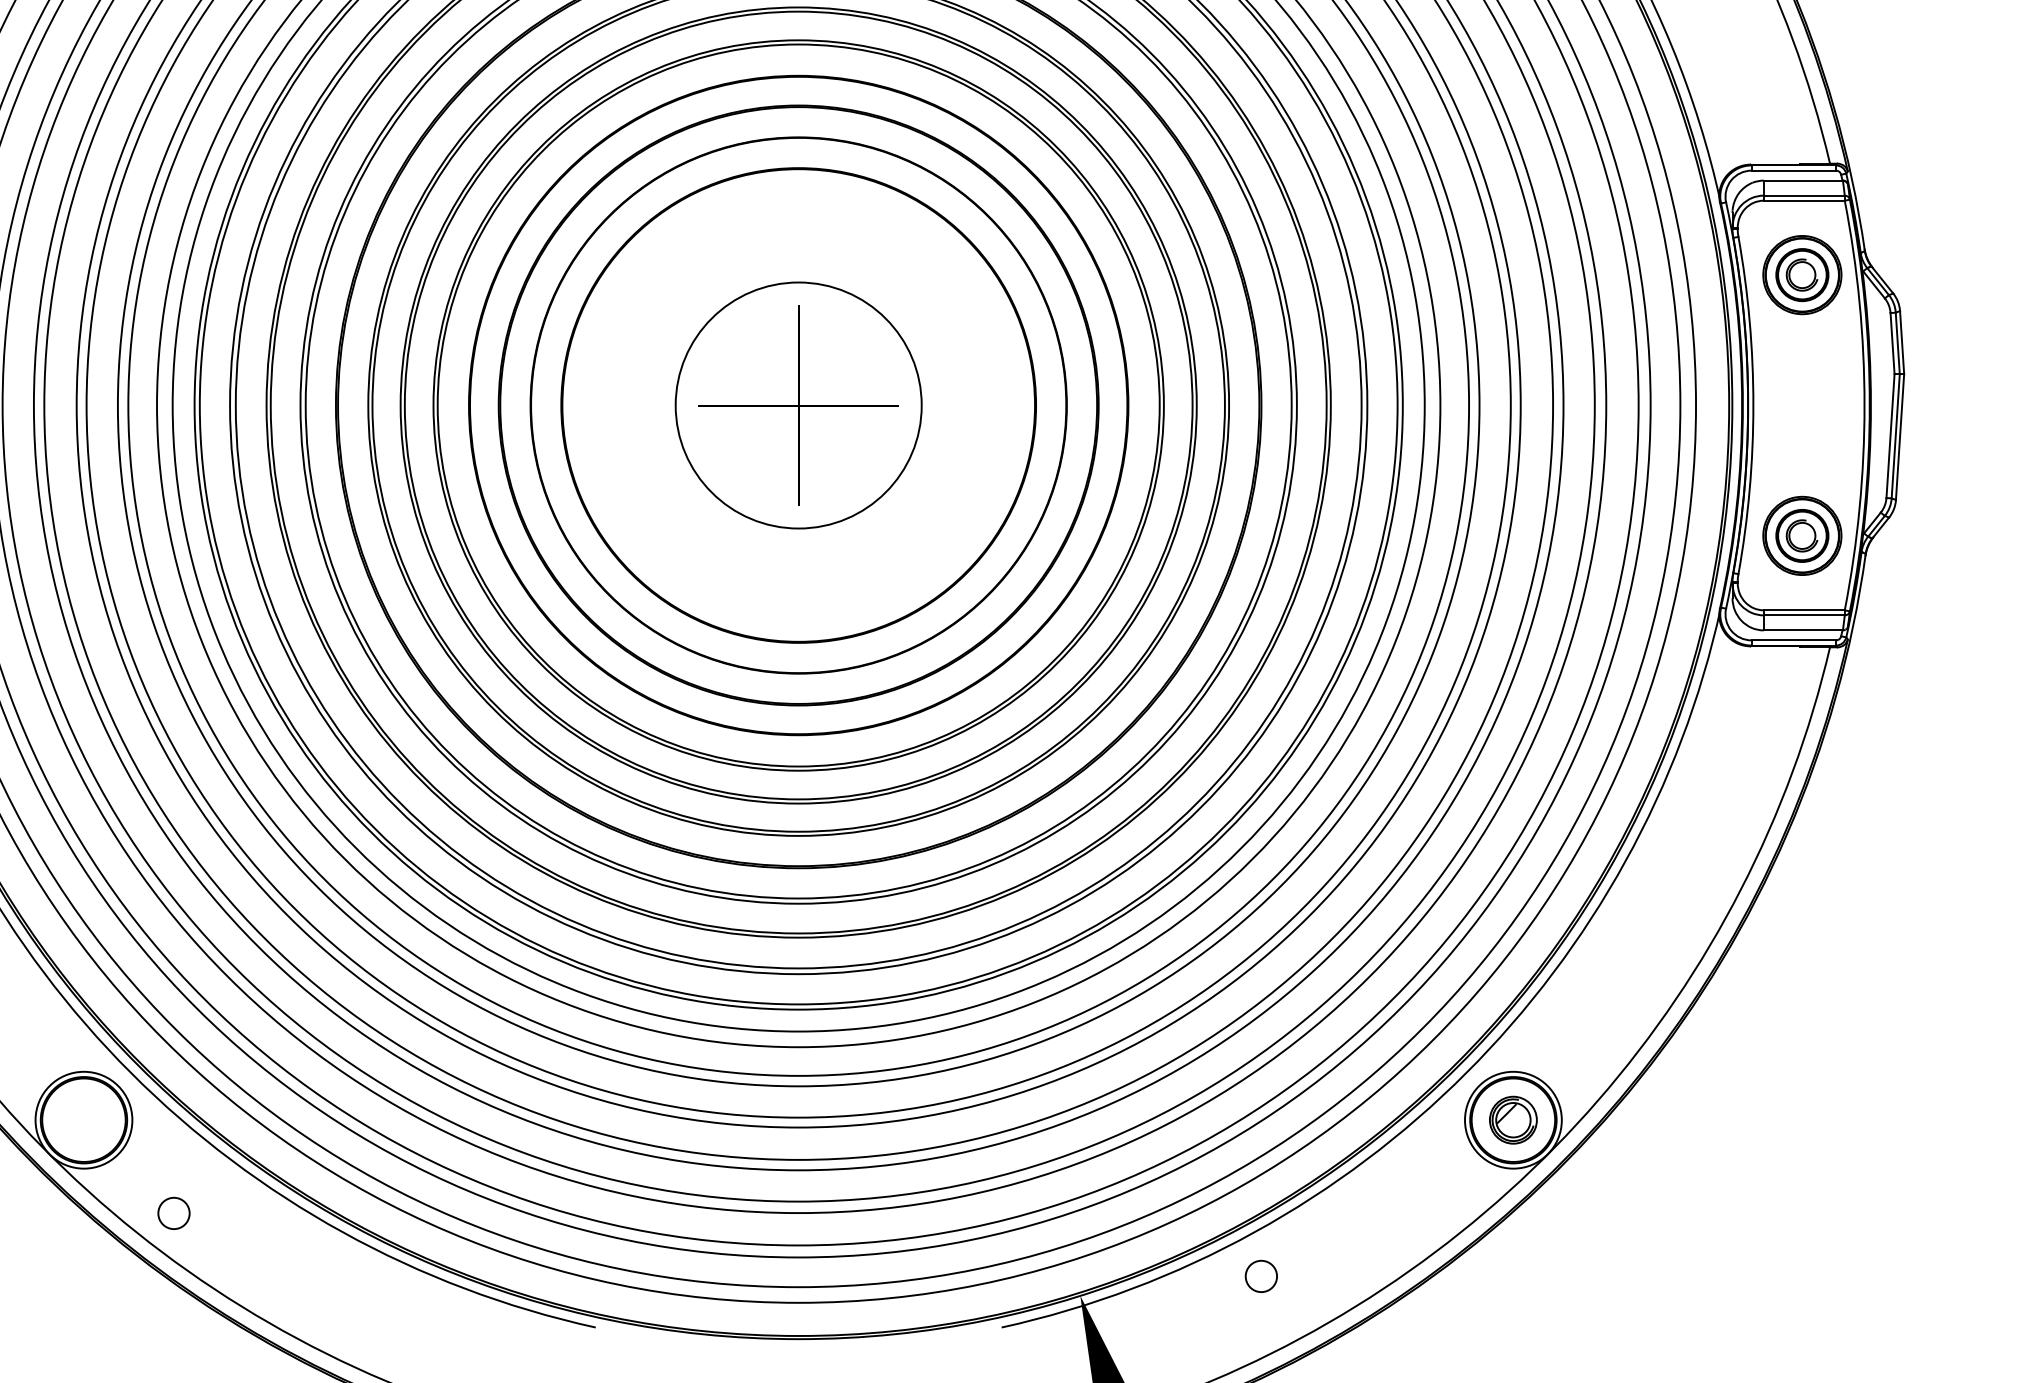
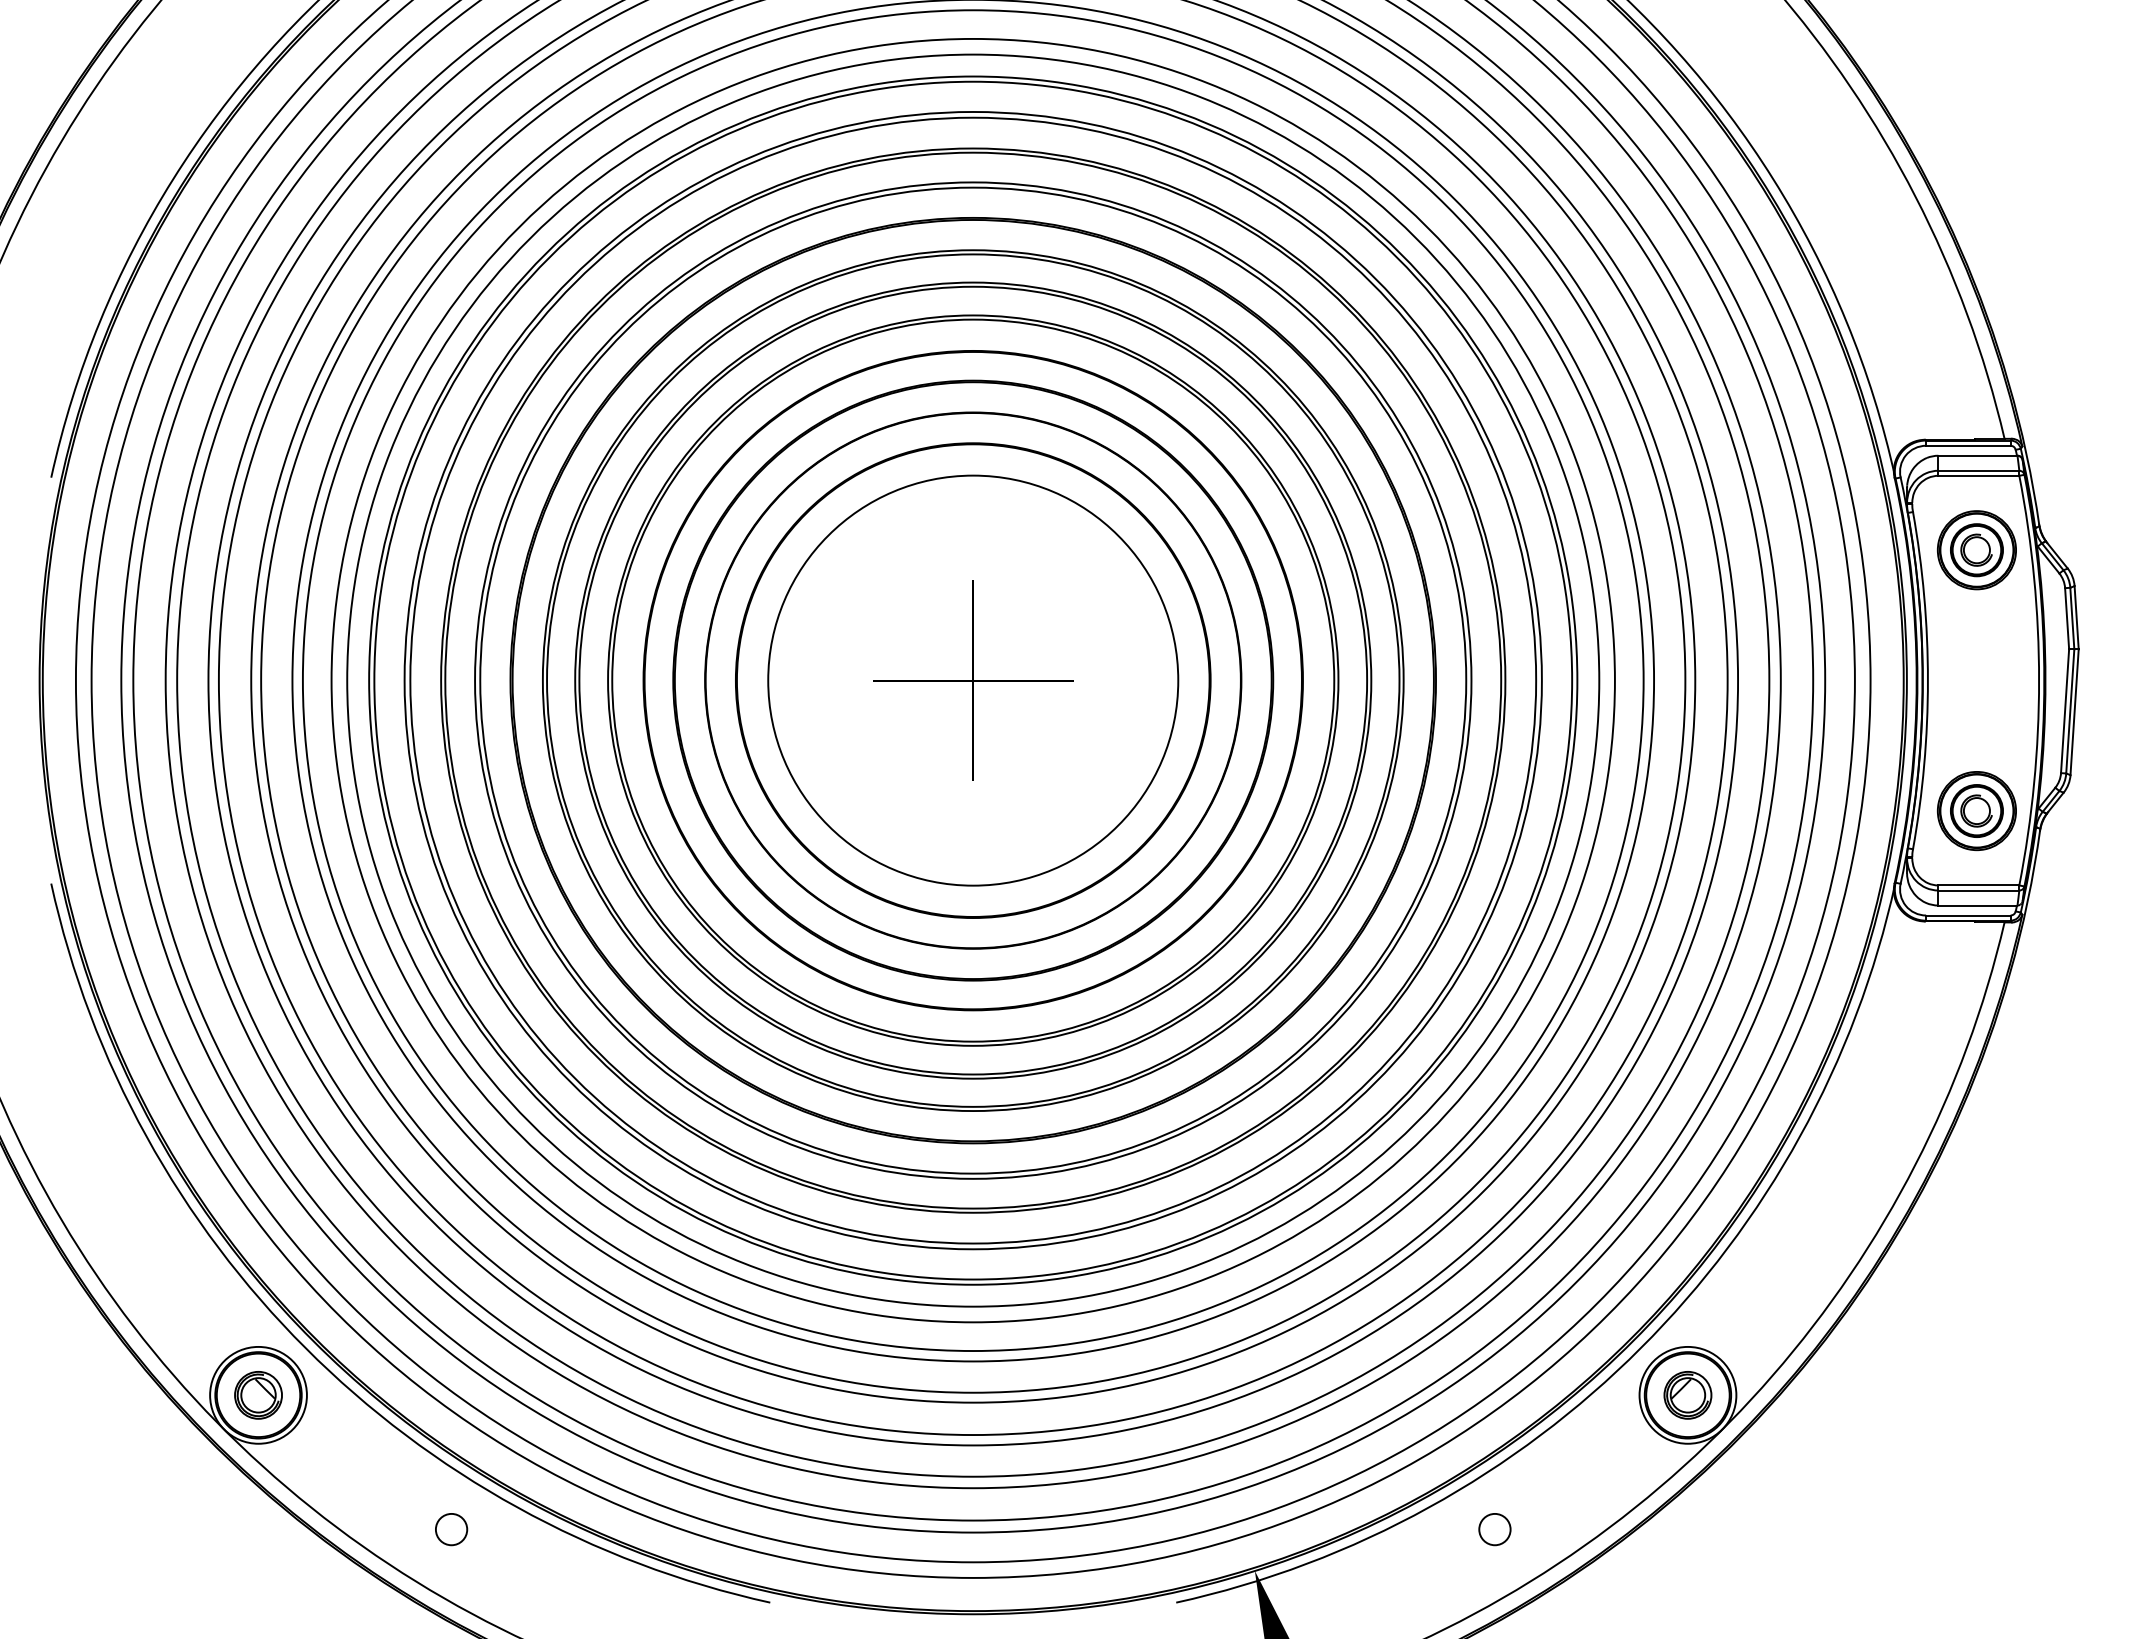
circle: (798, 405) -> (973, 680), size x1.67
part: (83, 1120) -> (258, 1395), added
circle: (173, 1213) -> (451, 1529), moved
circle: (1260, 1276) -> (1494, 1529), moved

